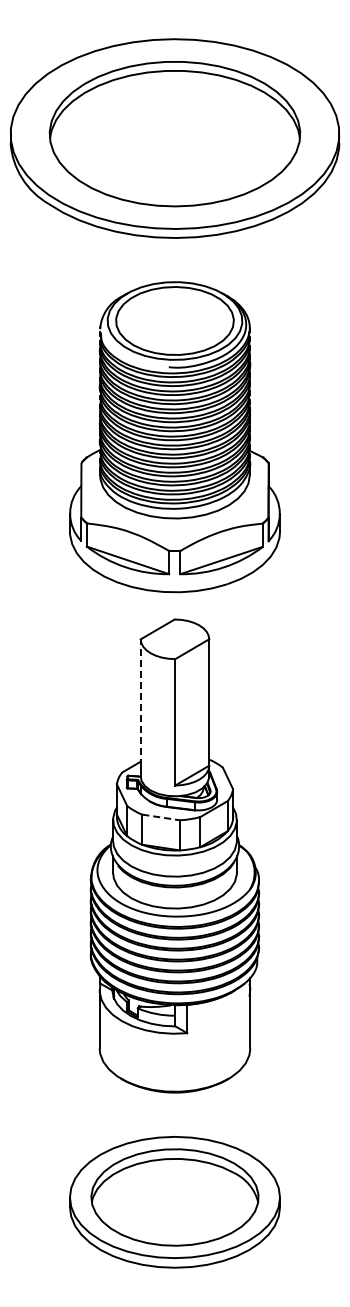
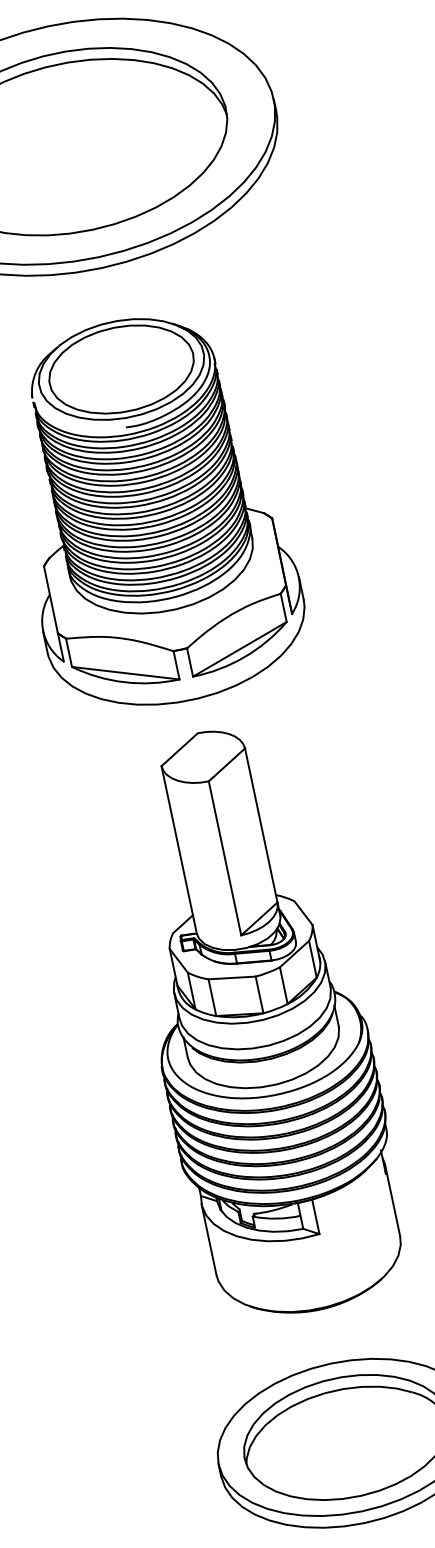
line: (140, 702) -> (177, 843), dashed -> solid
line: (161, 817) -> (232, 977), dashed -> solid

